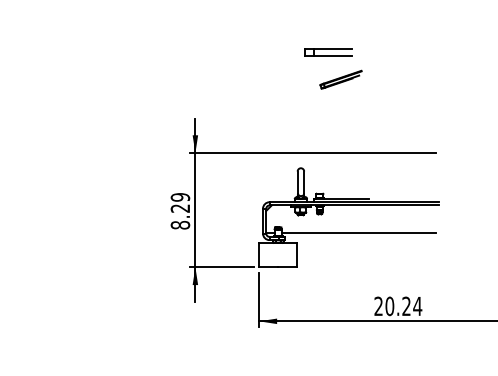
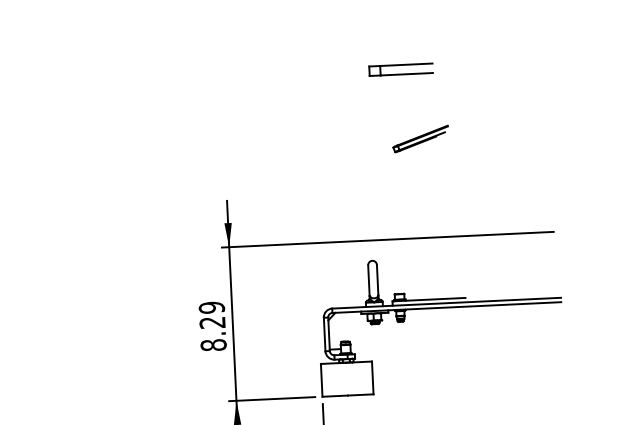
part: (328, 52) -> (400, 69), moved
line: (358, 232) -> (453, 343), removed

